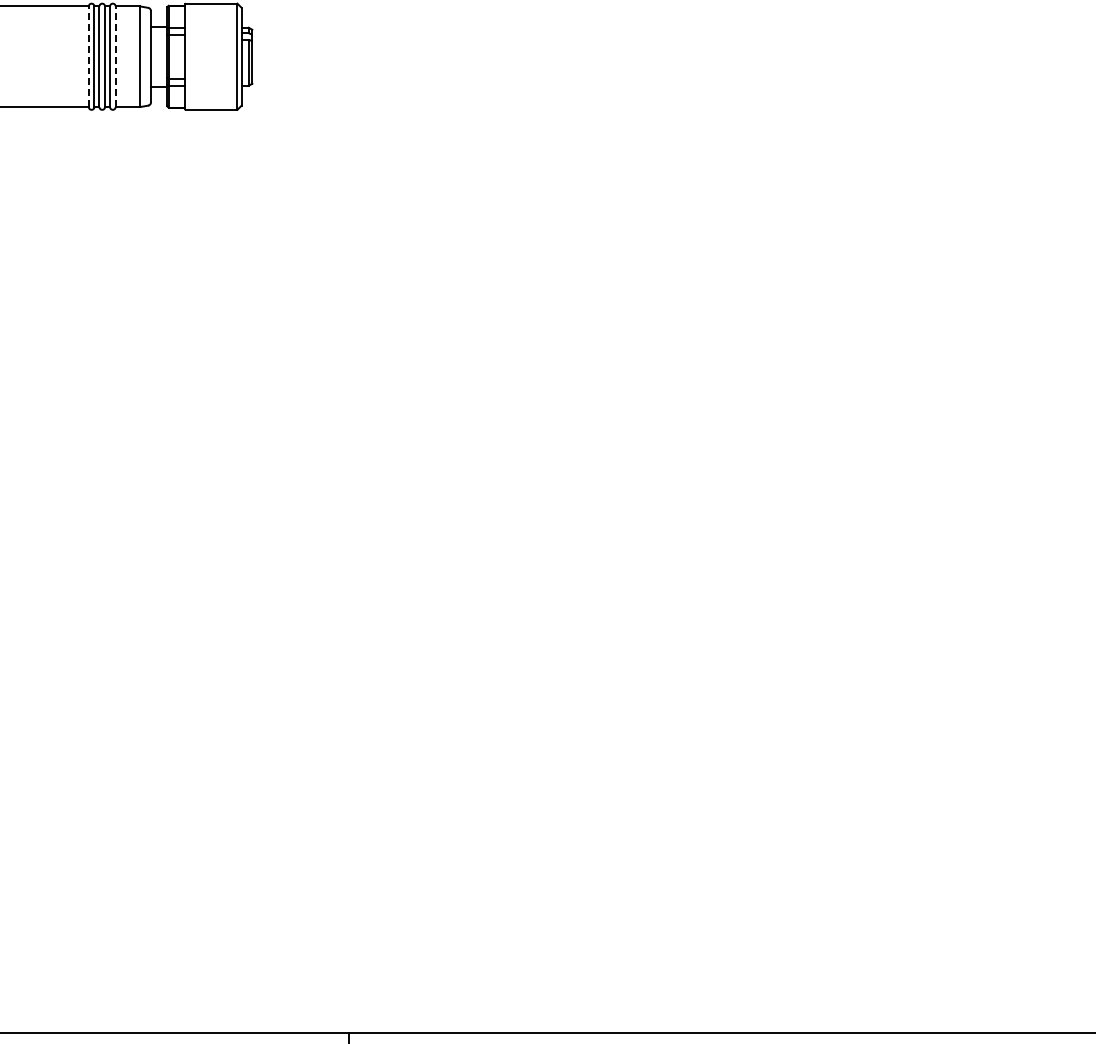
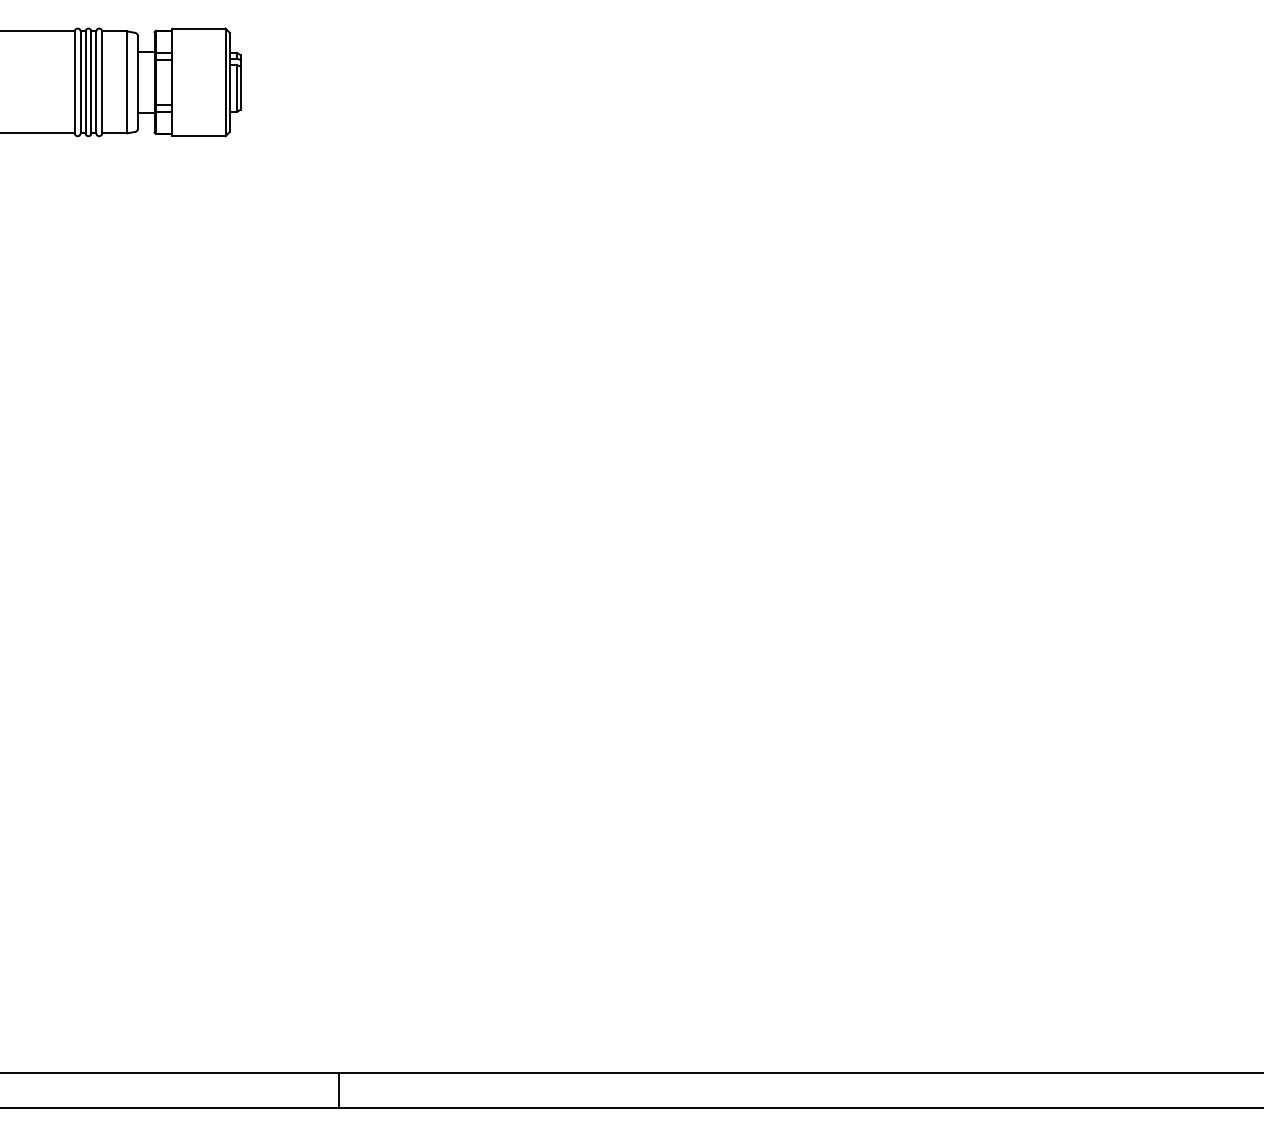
line: (88, 56) -> (74, 82), dashed -> solid
line: (116, 56) -> (102, 82), dashed -> solid

